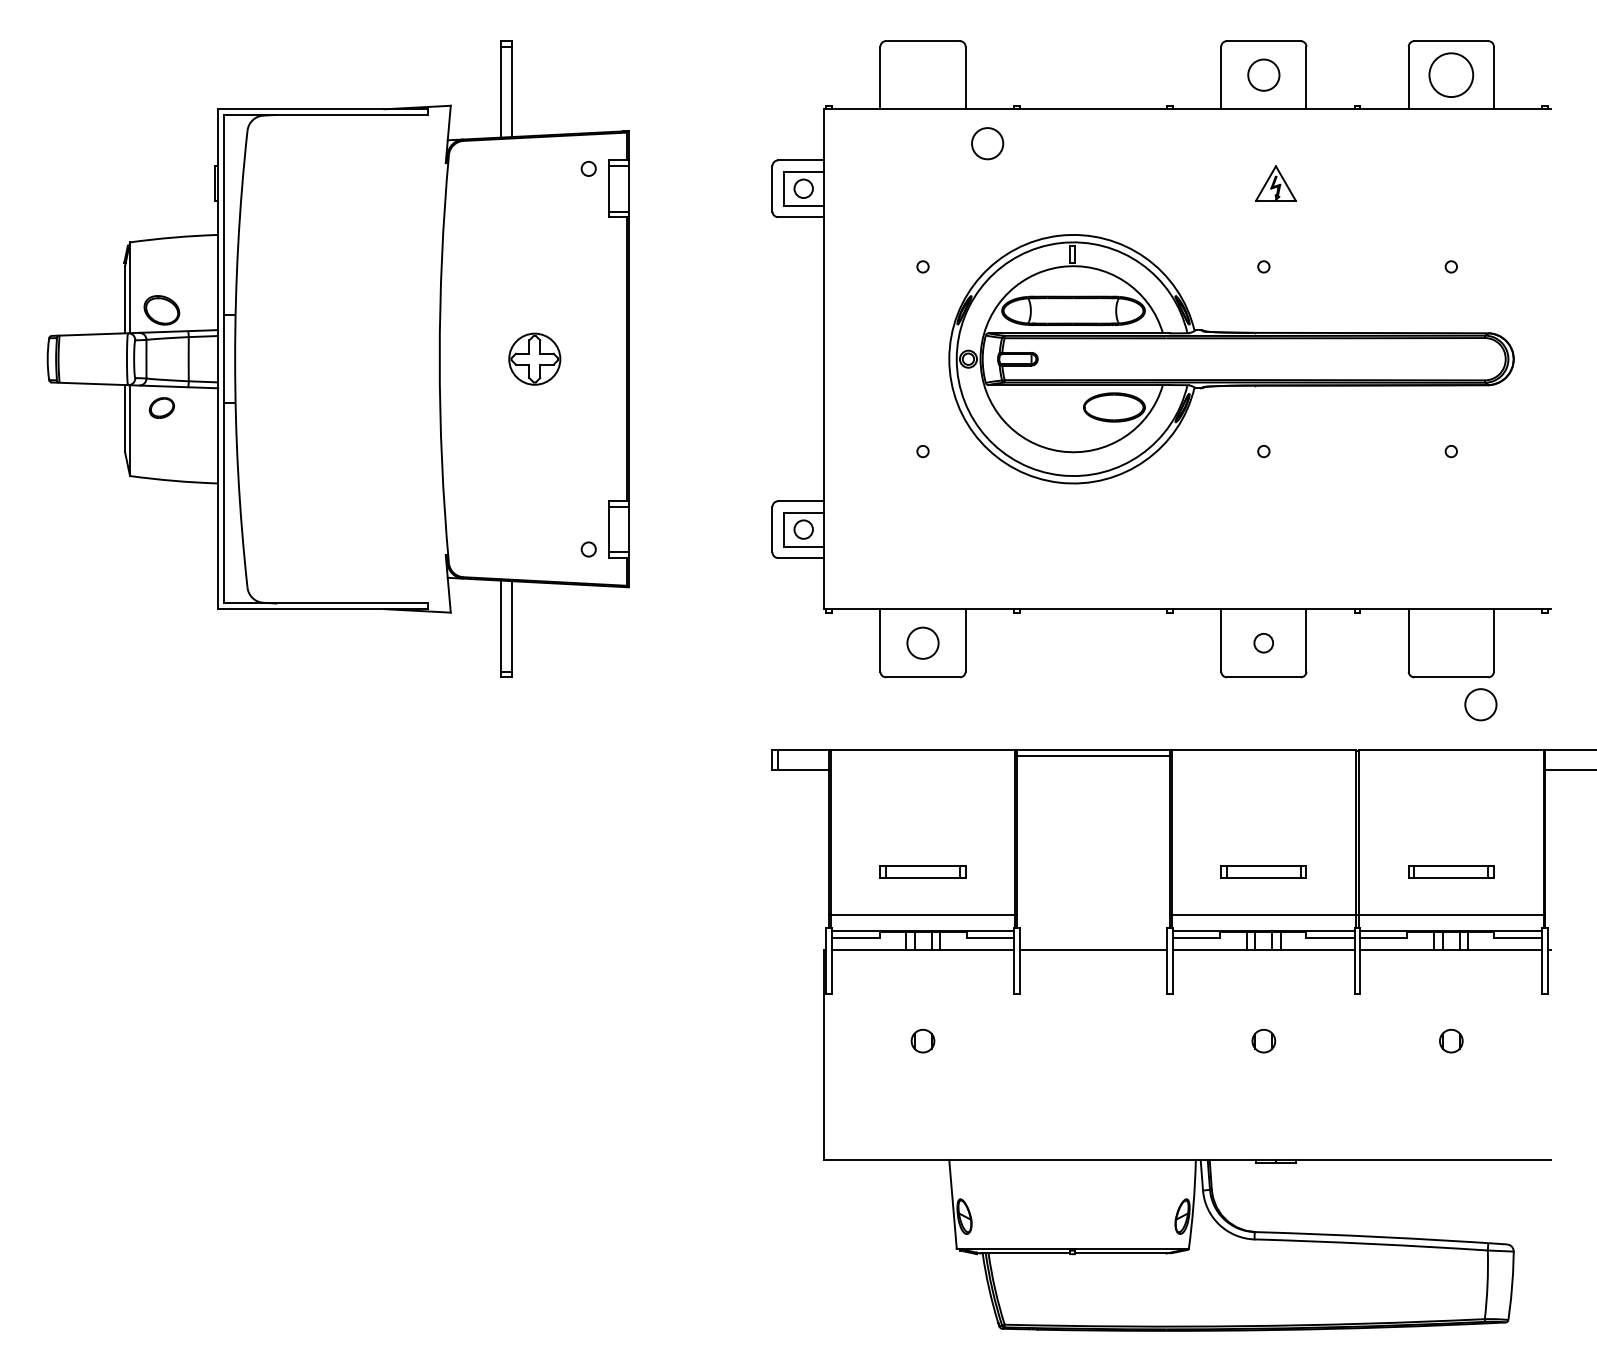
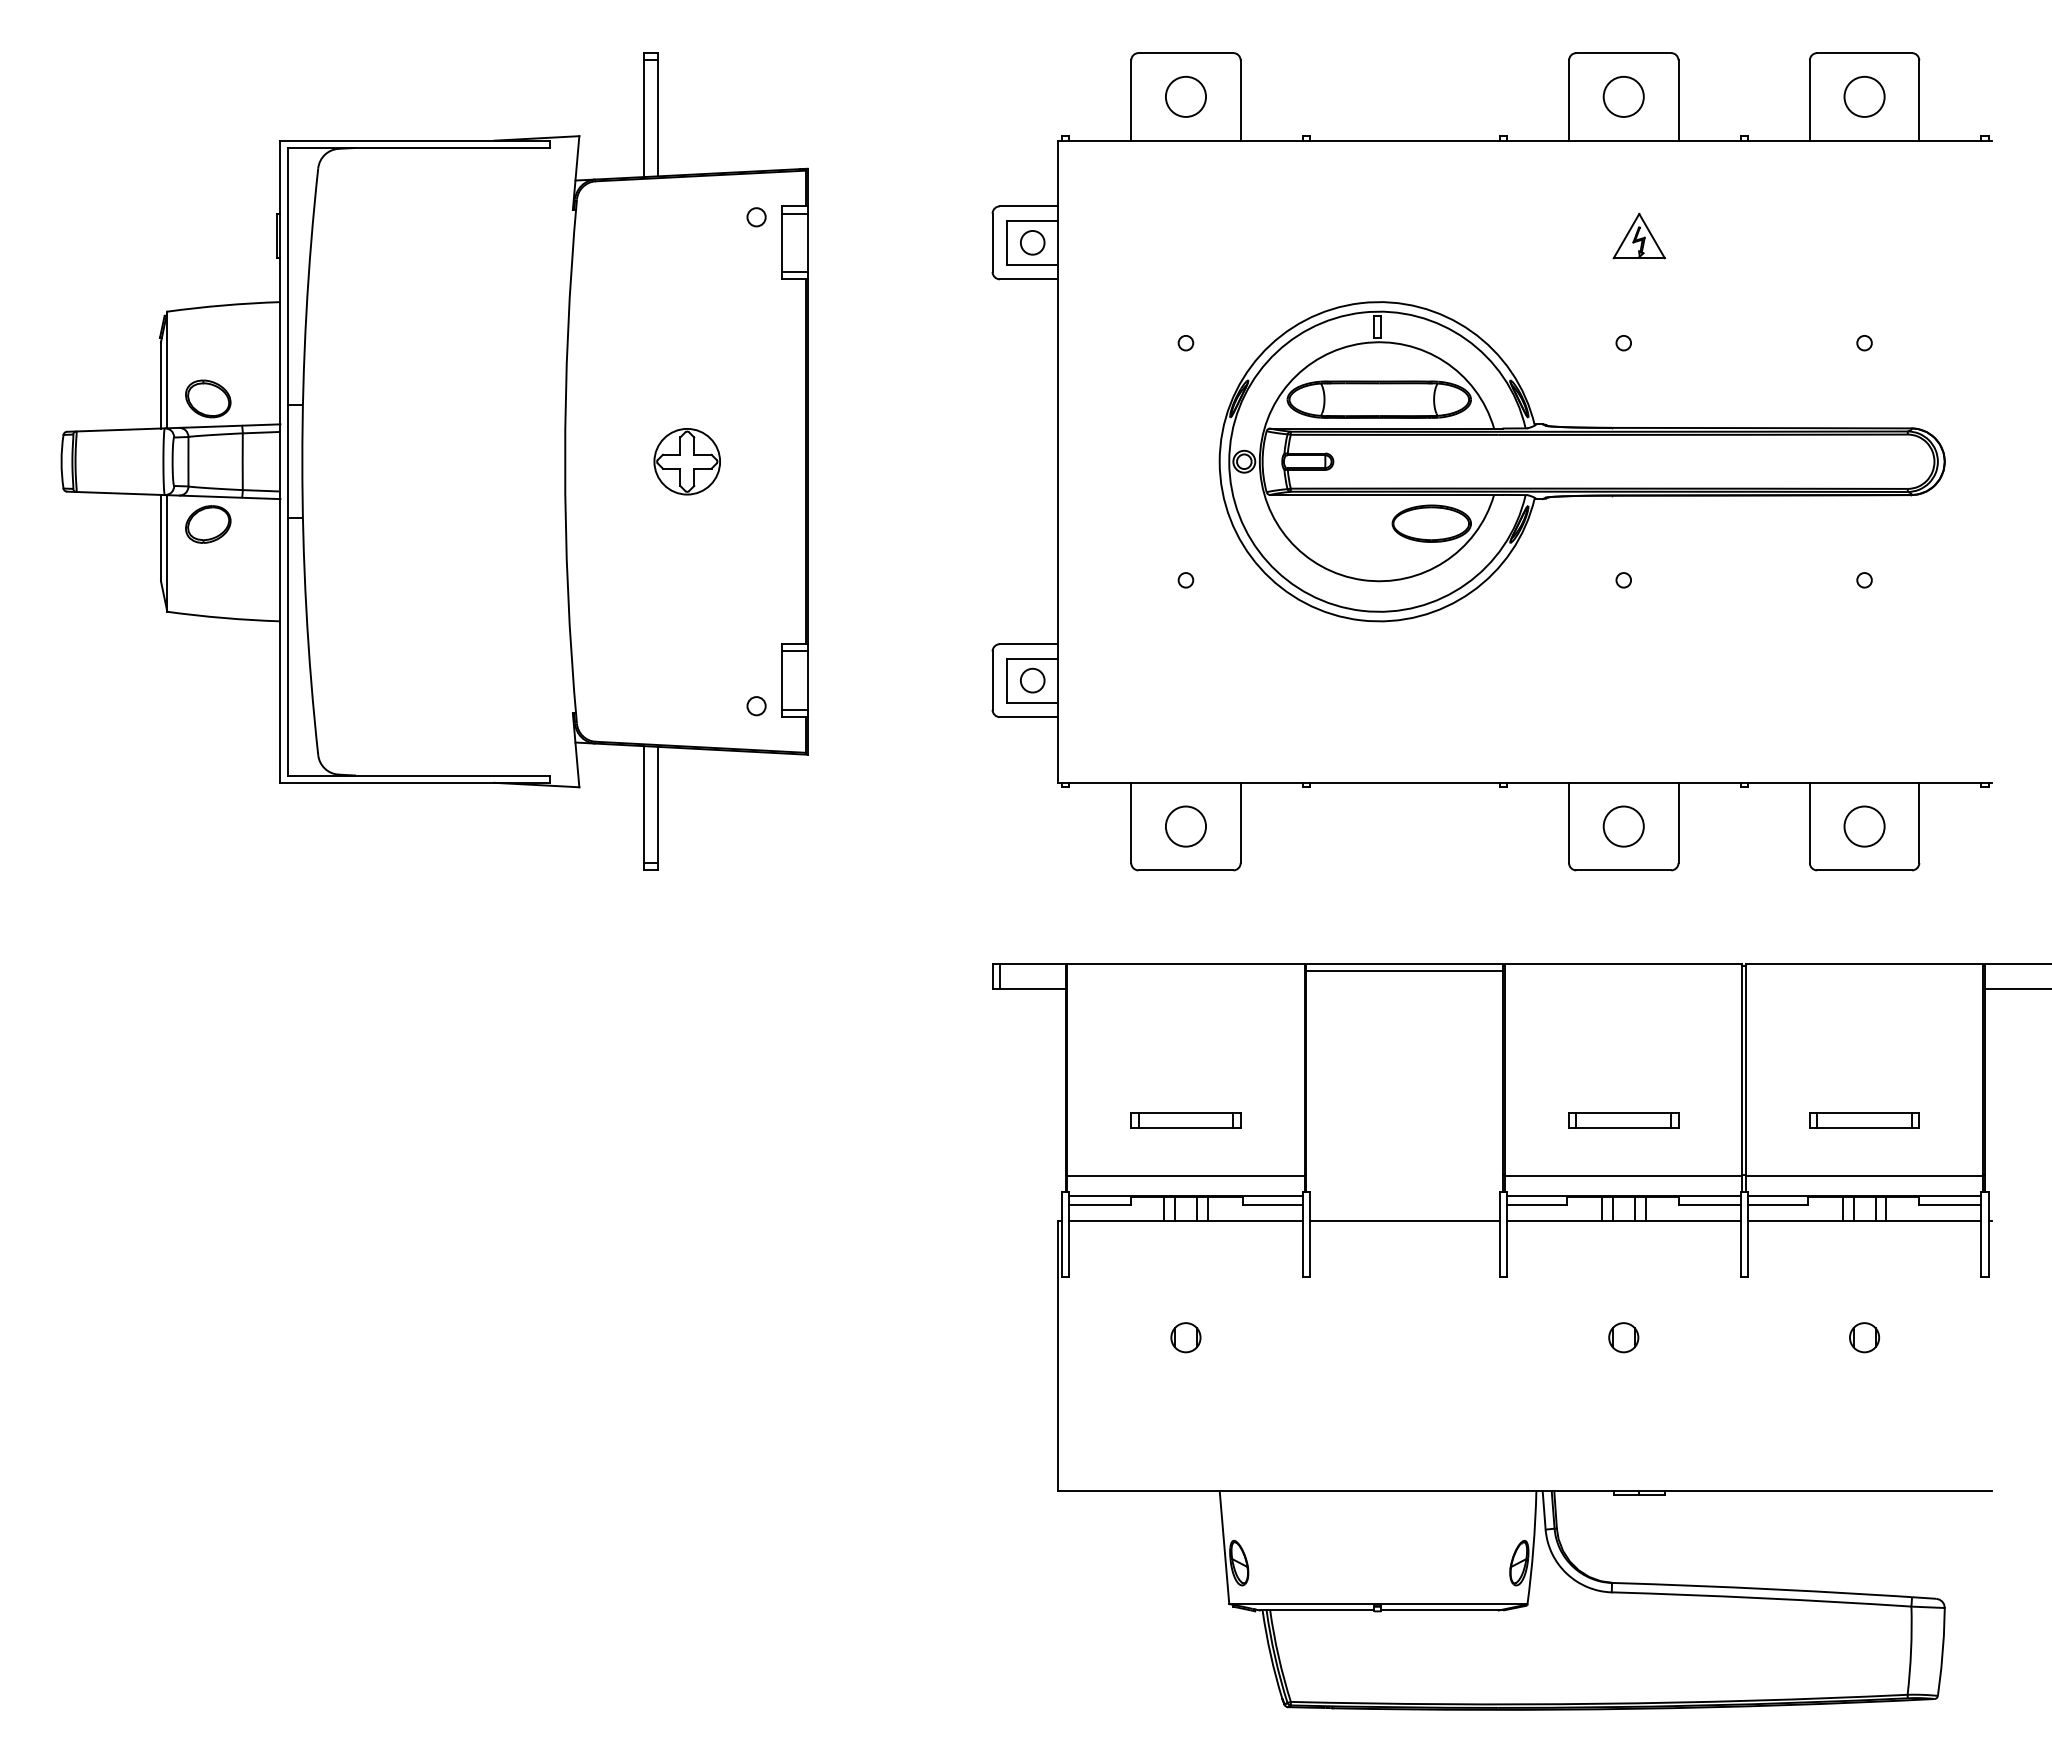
circle: (1451, 74) -> (1864, 96), size x0.71
circle: (987, 143) -> (1185, 96), moved
part: (162, 408) -> (208, 524), size x1.43
circle: (1263, 643) -> (1623, 826), size x1.67
circle: (1480, 704) -> (1864, 826), moved

